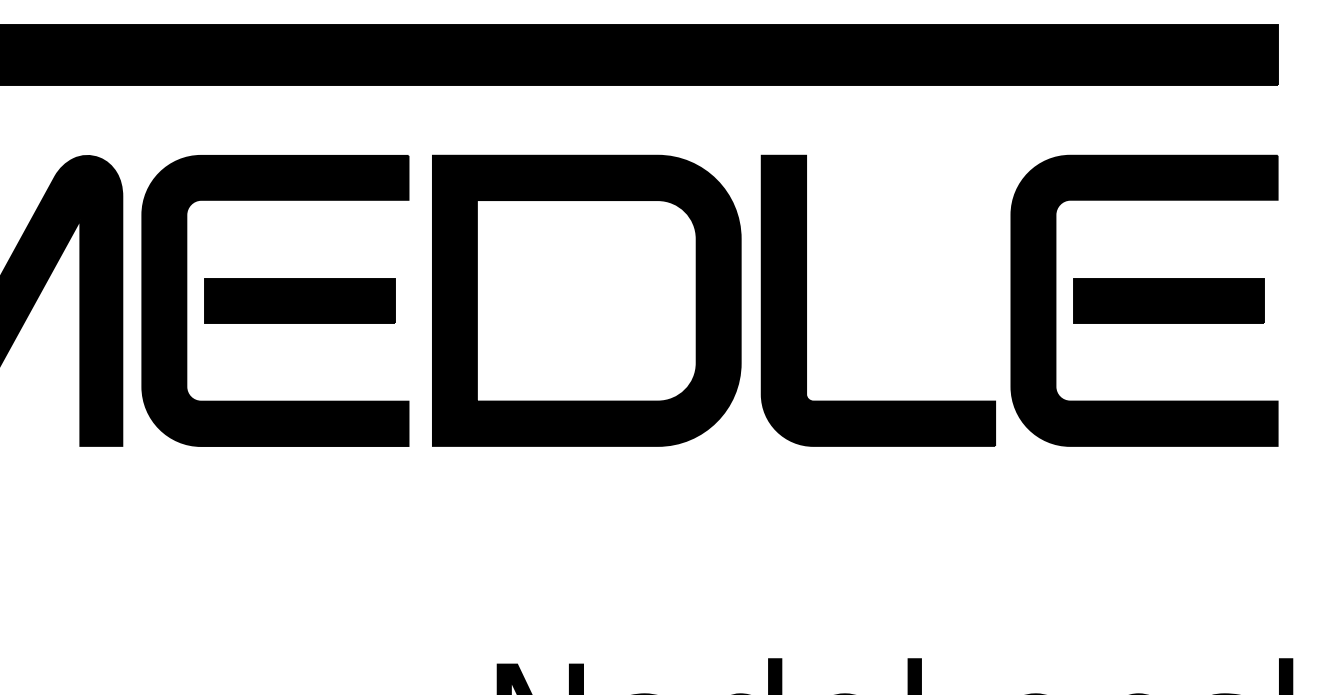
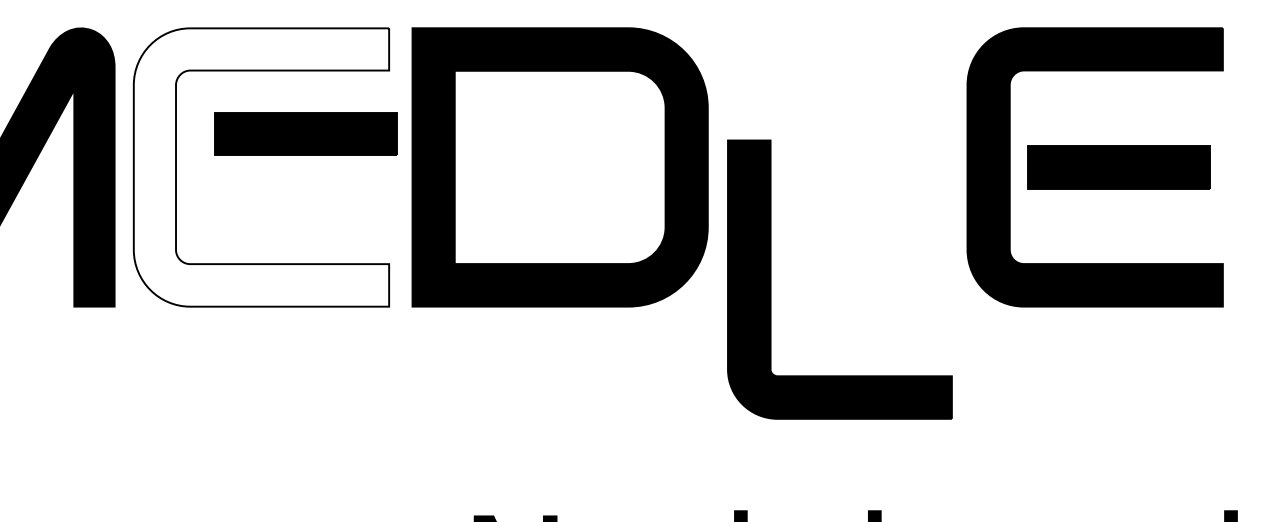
fill: (275, 300) -> (261, 167), removed
part: (299, 300) -> (305, 133), moved
part: (806, 300) -> (770, 279), moved

